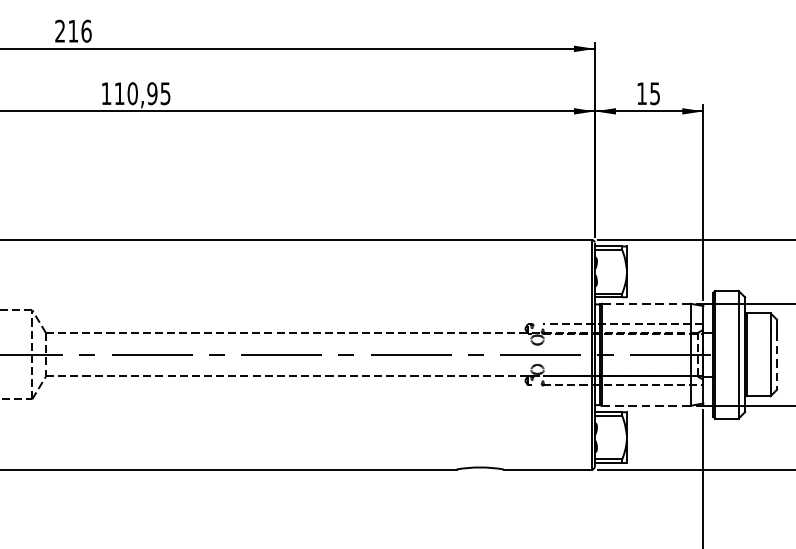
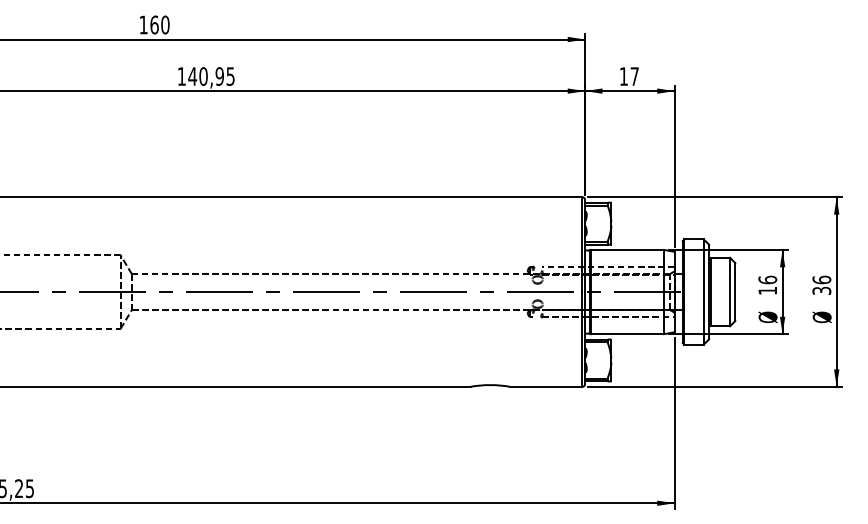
text: (73, 30) -> (154, 24), 216 -> 160
text: (119, 93) -> (192, 76), 110,95 -> 140,95
text: (654, 93) -> (634, 76), 15 -> 17
line: (646, 303) -> (627, 249), dashed -> solid
line: (777, 361) -> (735, 297), dashed -> solid
line: (646, 406) -> (627, 334), dashed -> solid

